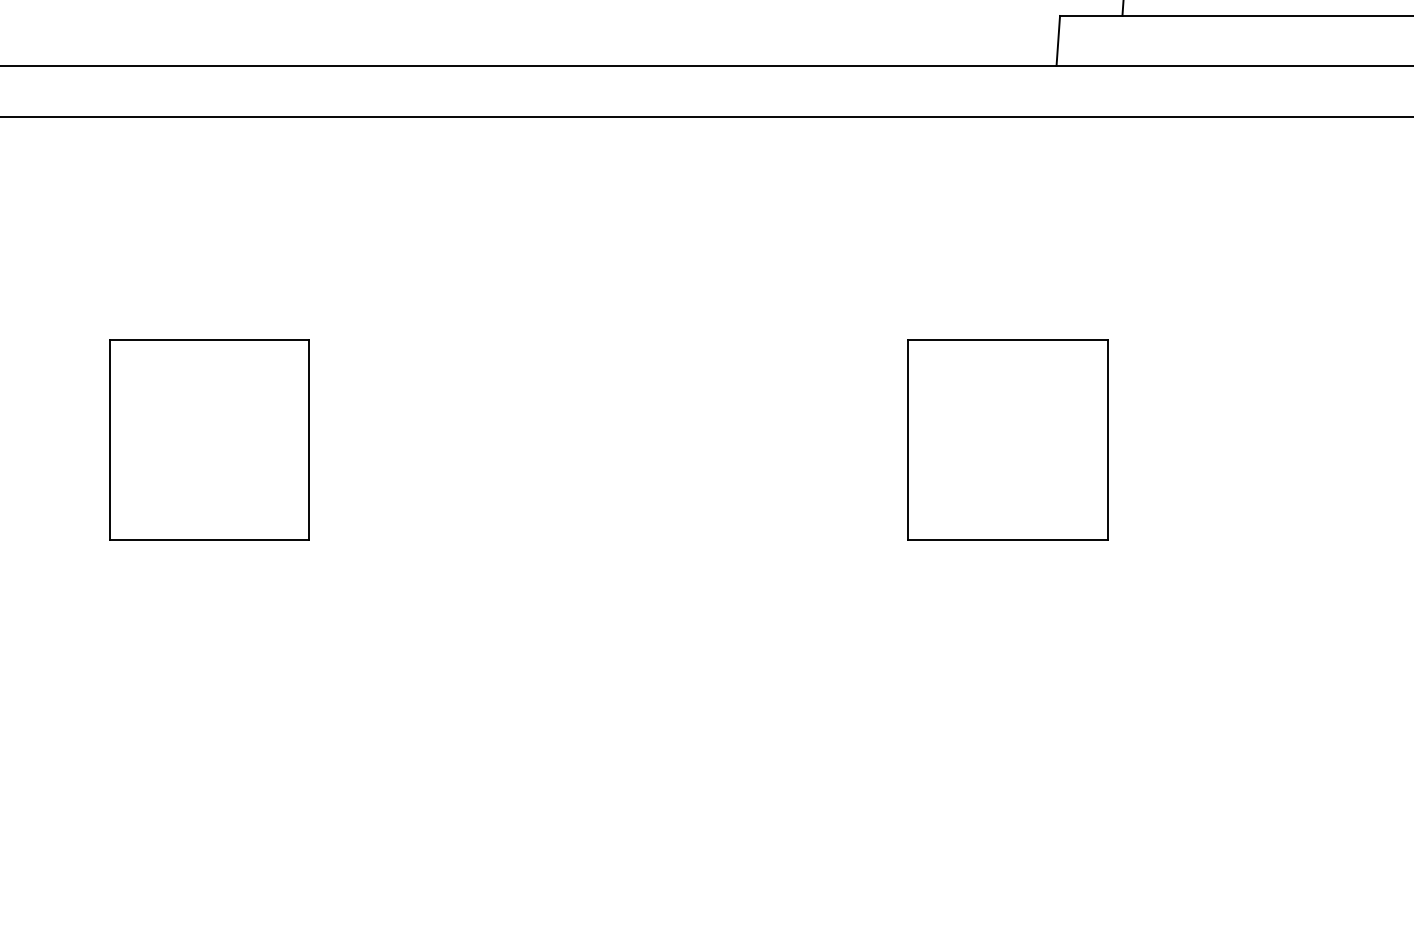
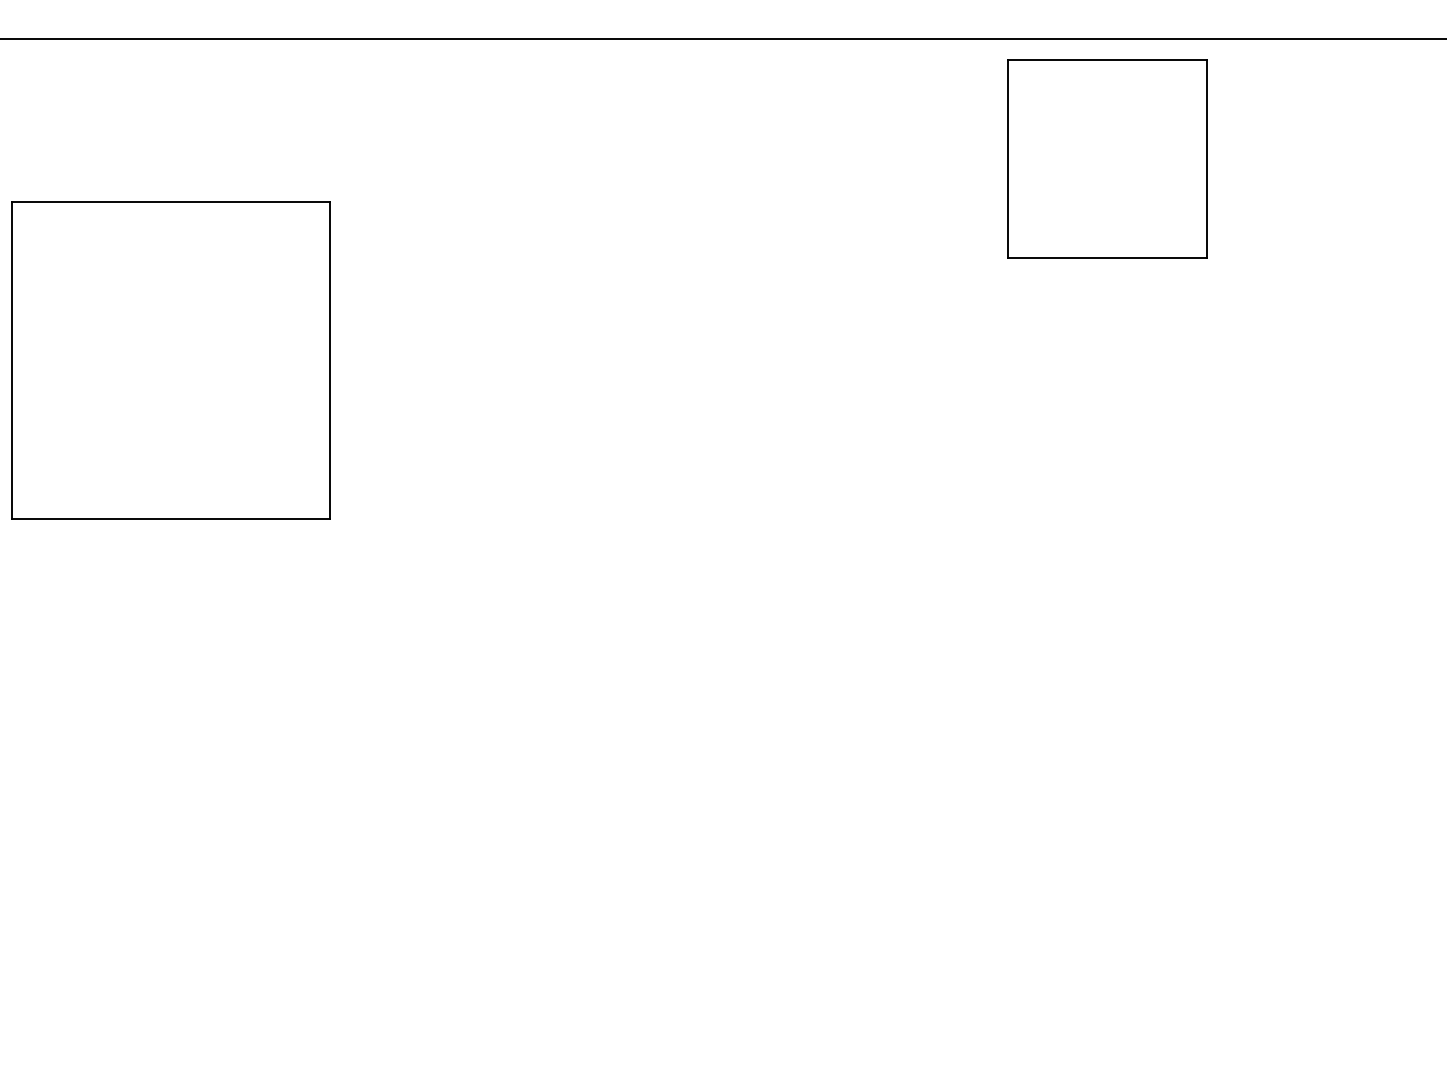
part: (208, 439) -> (170, 360), size x1.6
part: (1008, 439) -> (1107, 158), moved

